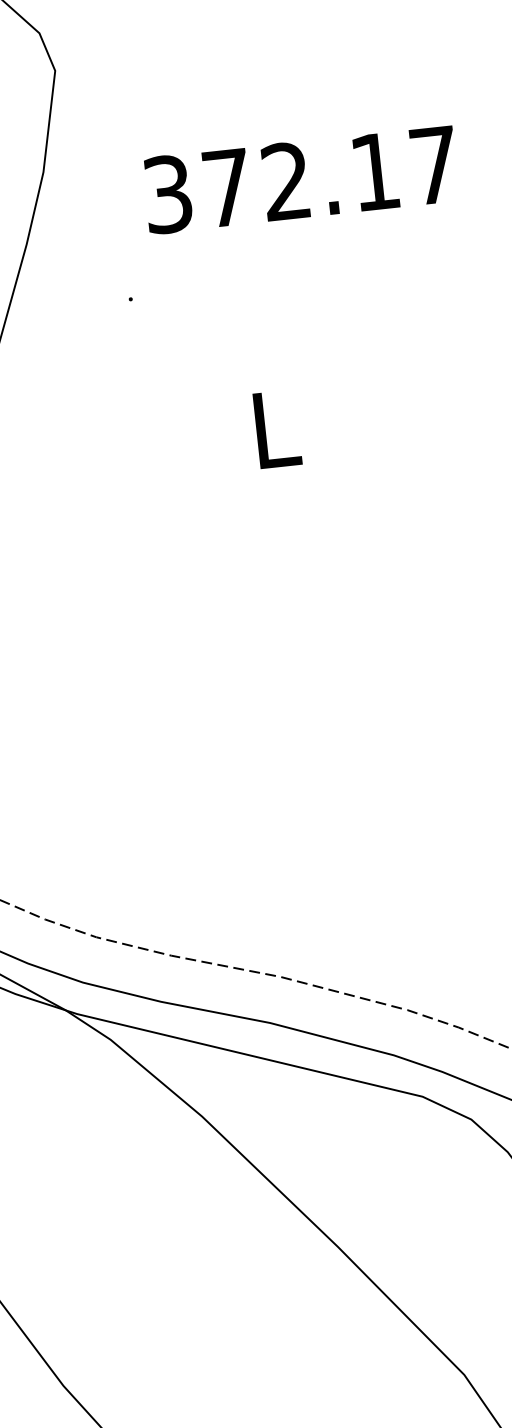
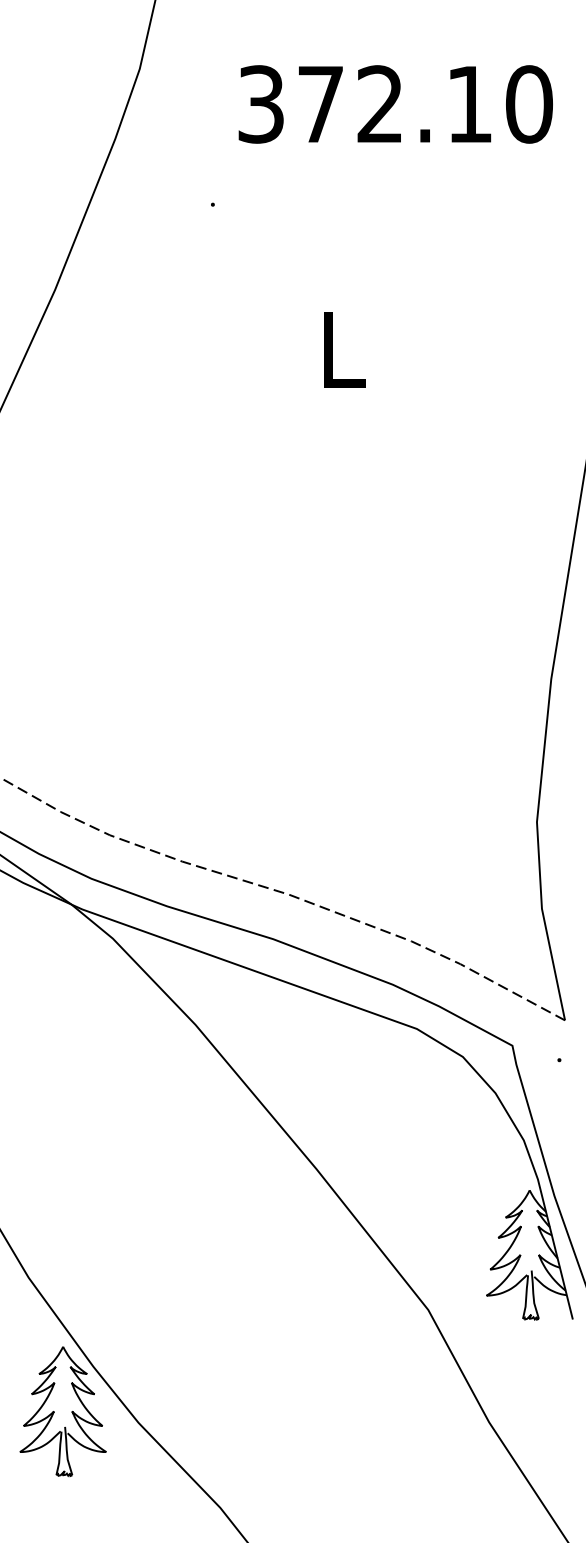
text: (434, 165) -> (529, 104), 372.17 -> 372.10

